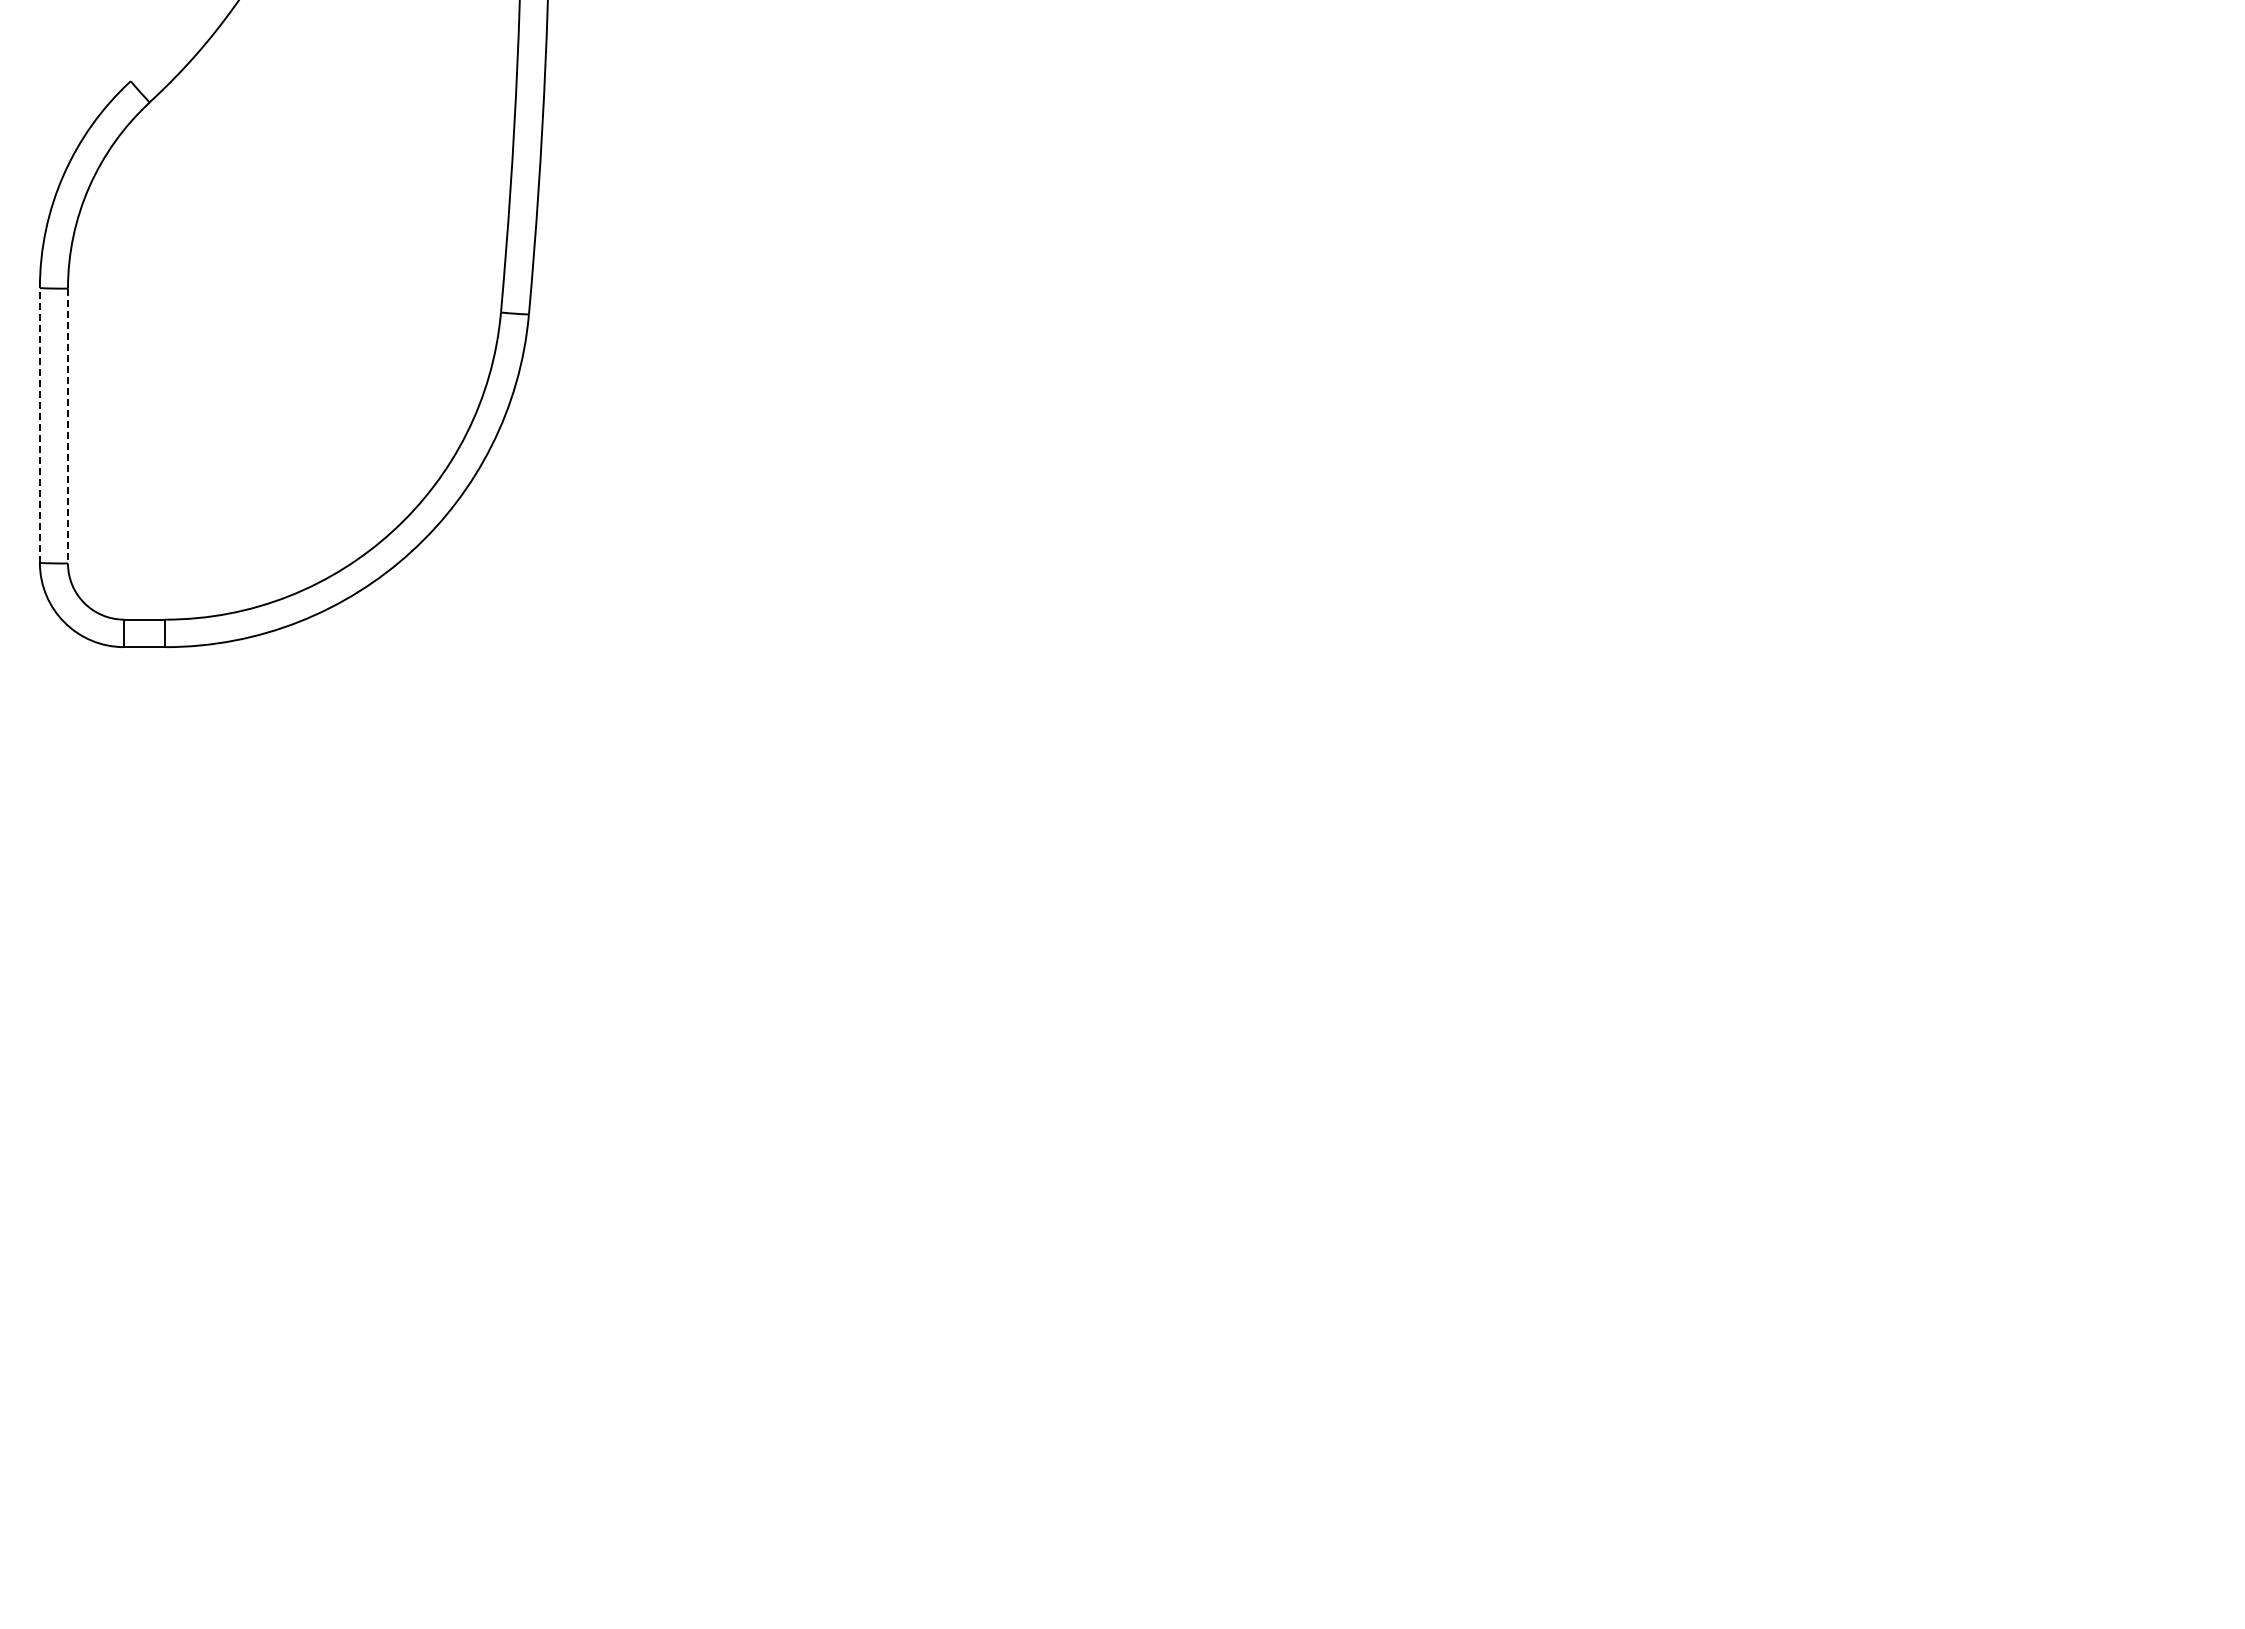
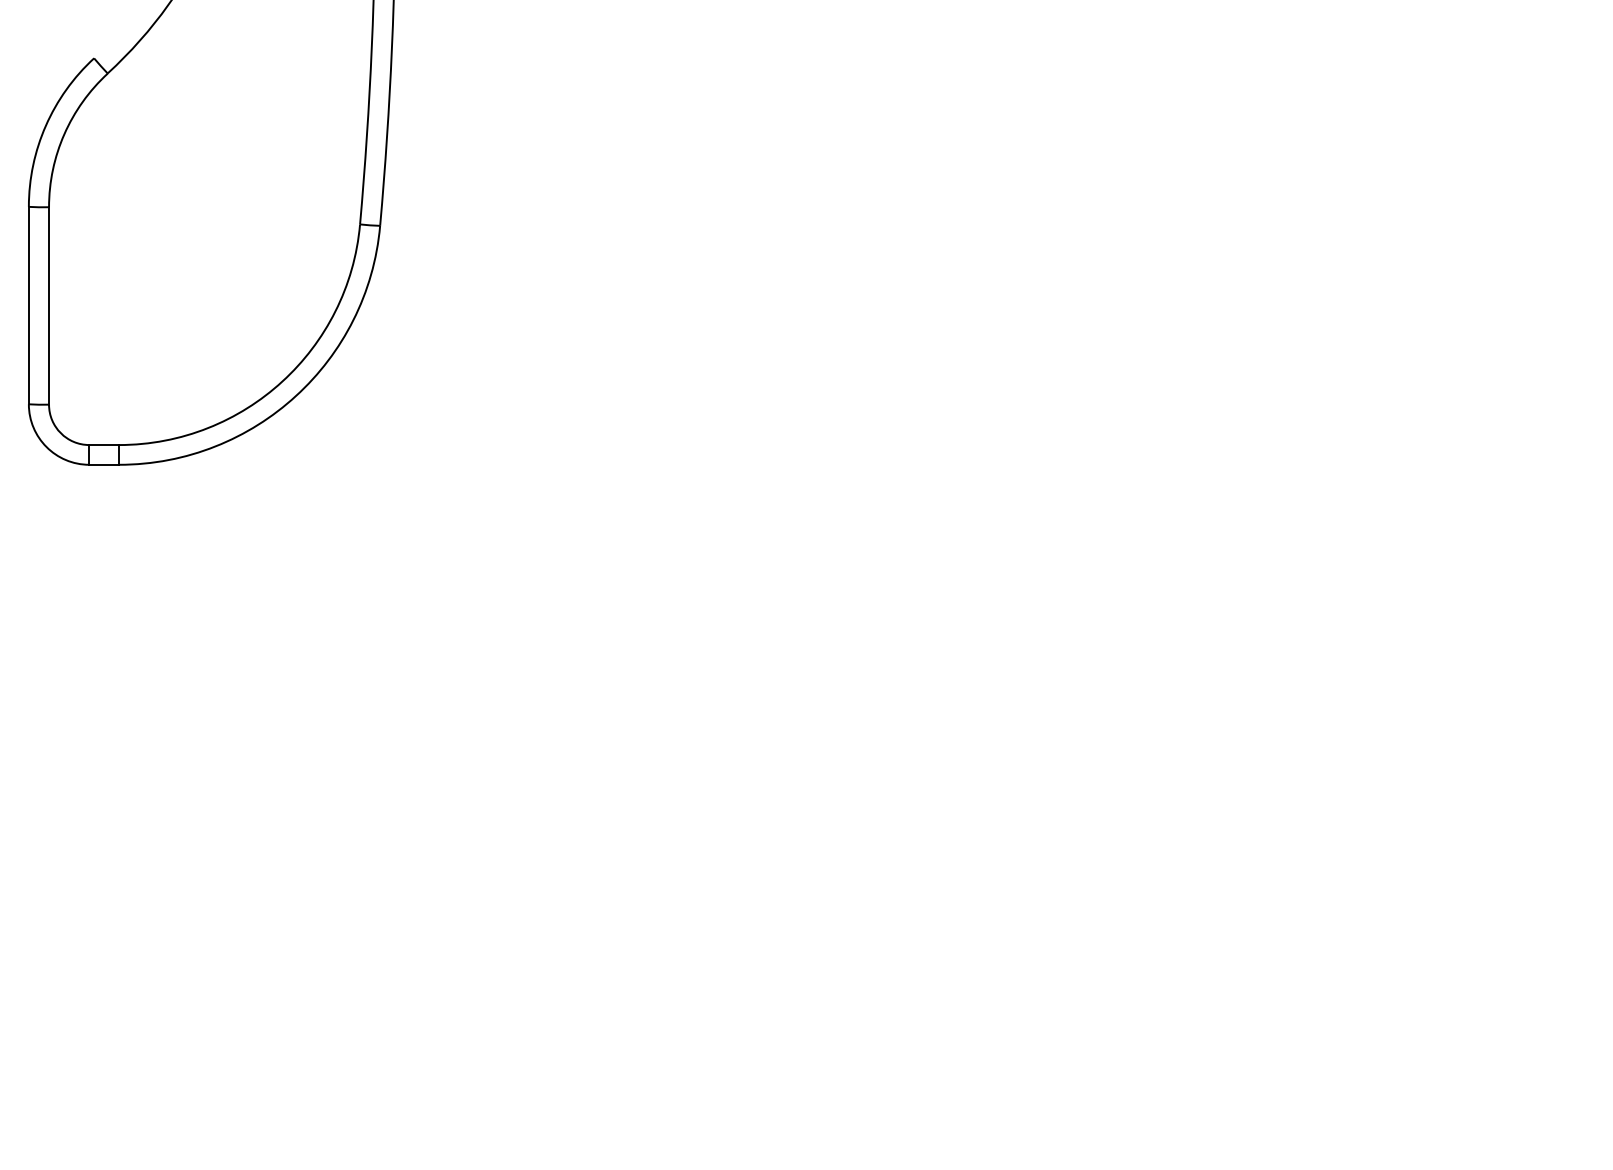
line: (39, 425) -> (28, 305), dashed -> solid
line: (67, 426) -> (48, 306), dashed -> solid

